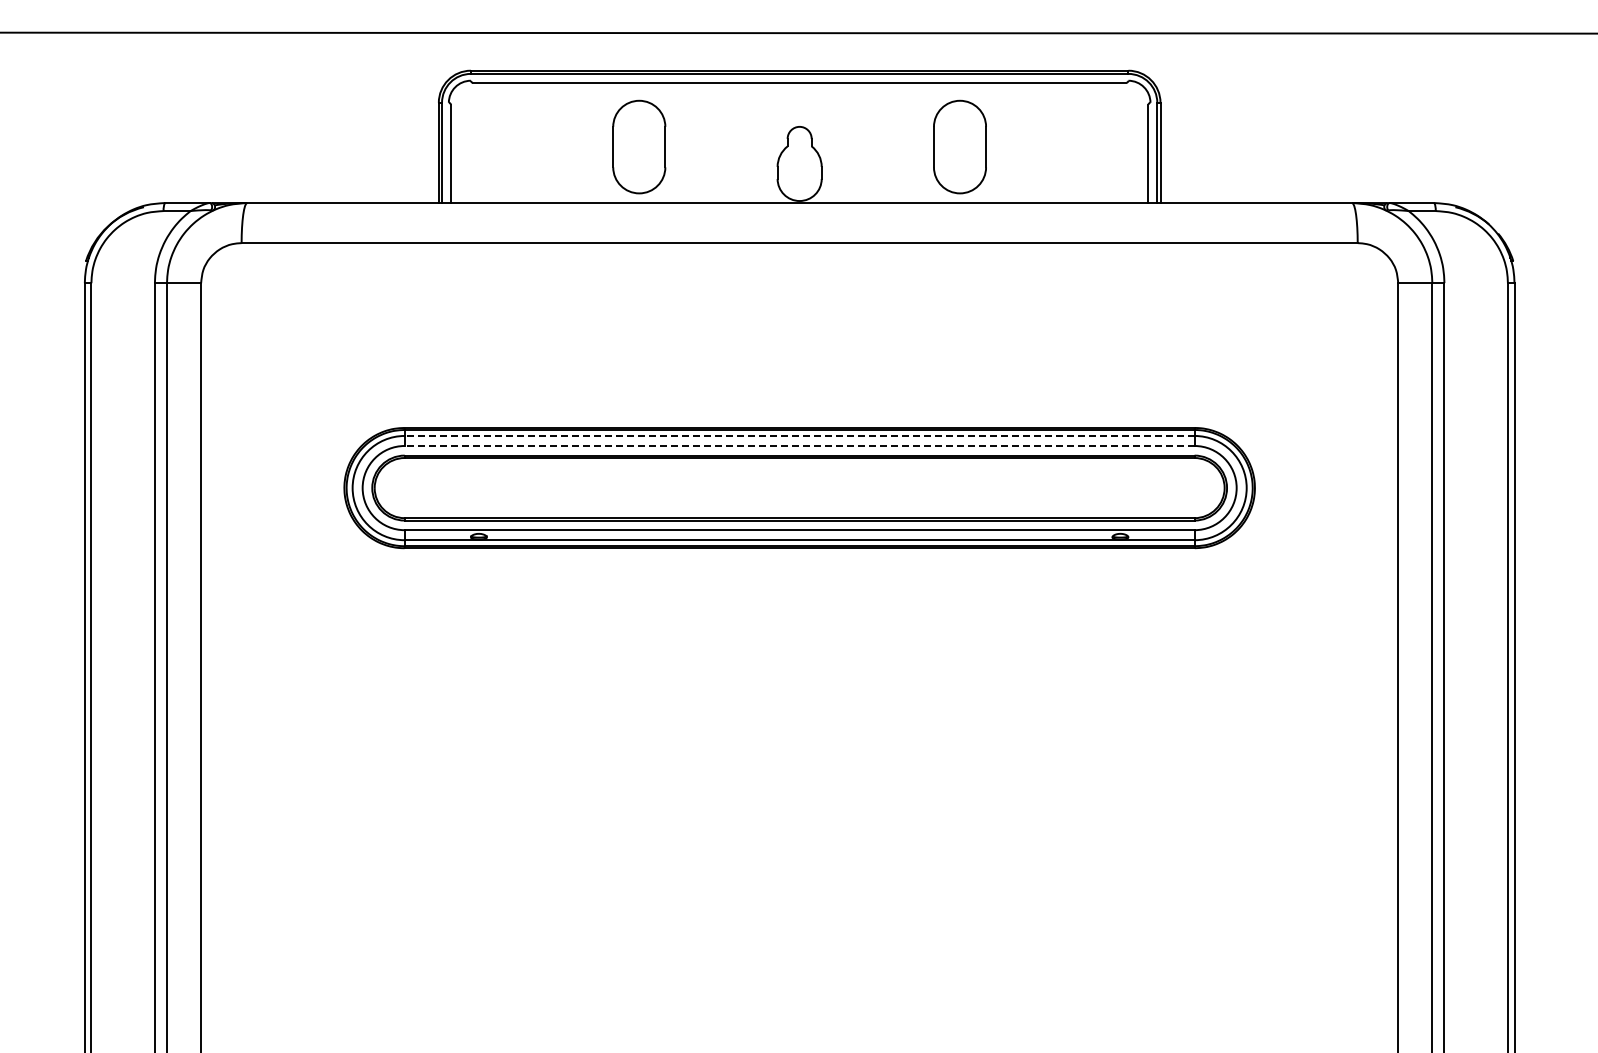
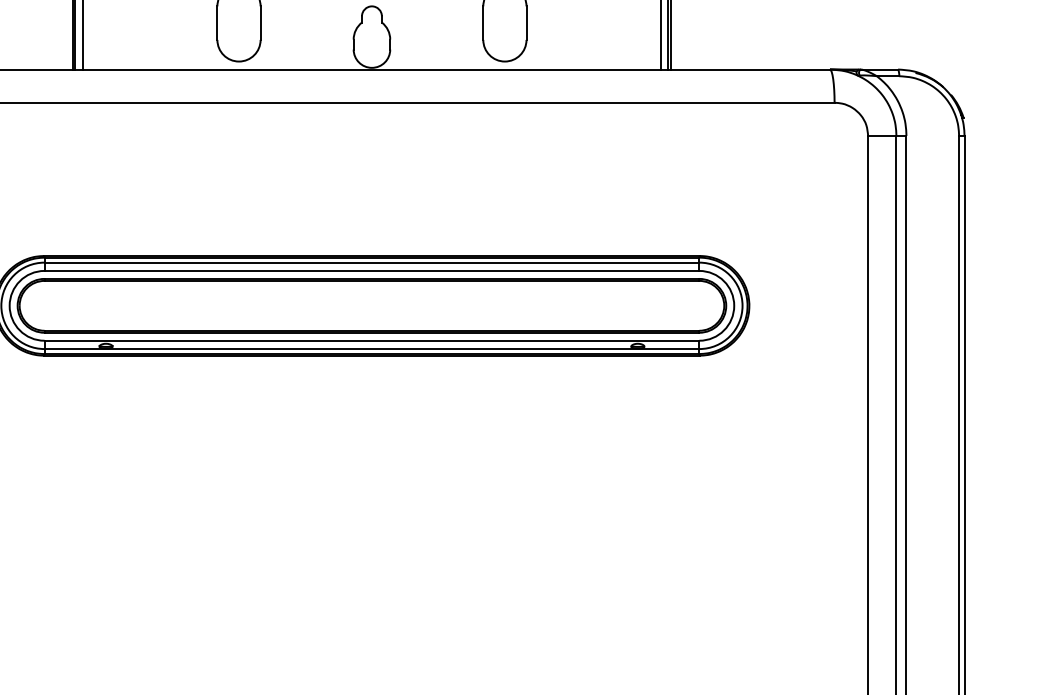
line: (799, 435) -> (371, 262), dashed -> solid
line: (799, 445) -> (371, 270), dashed -> solid

